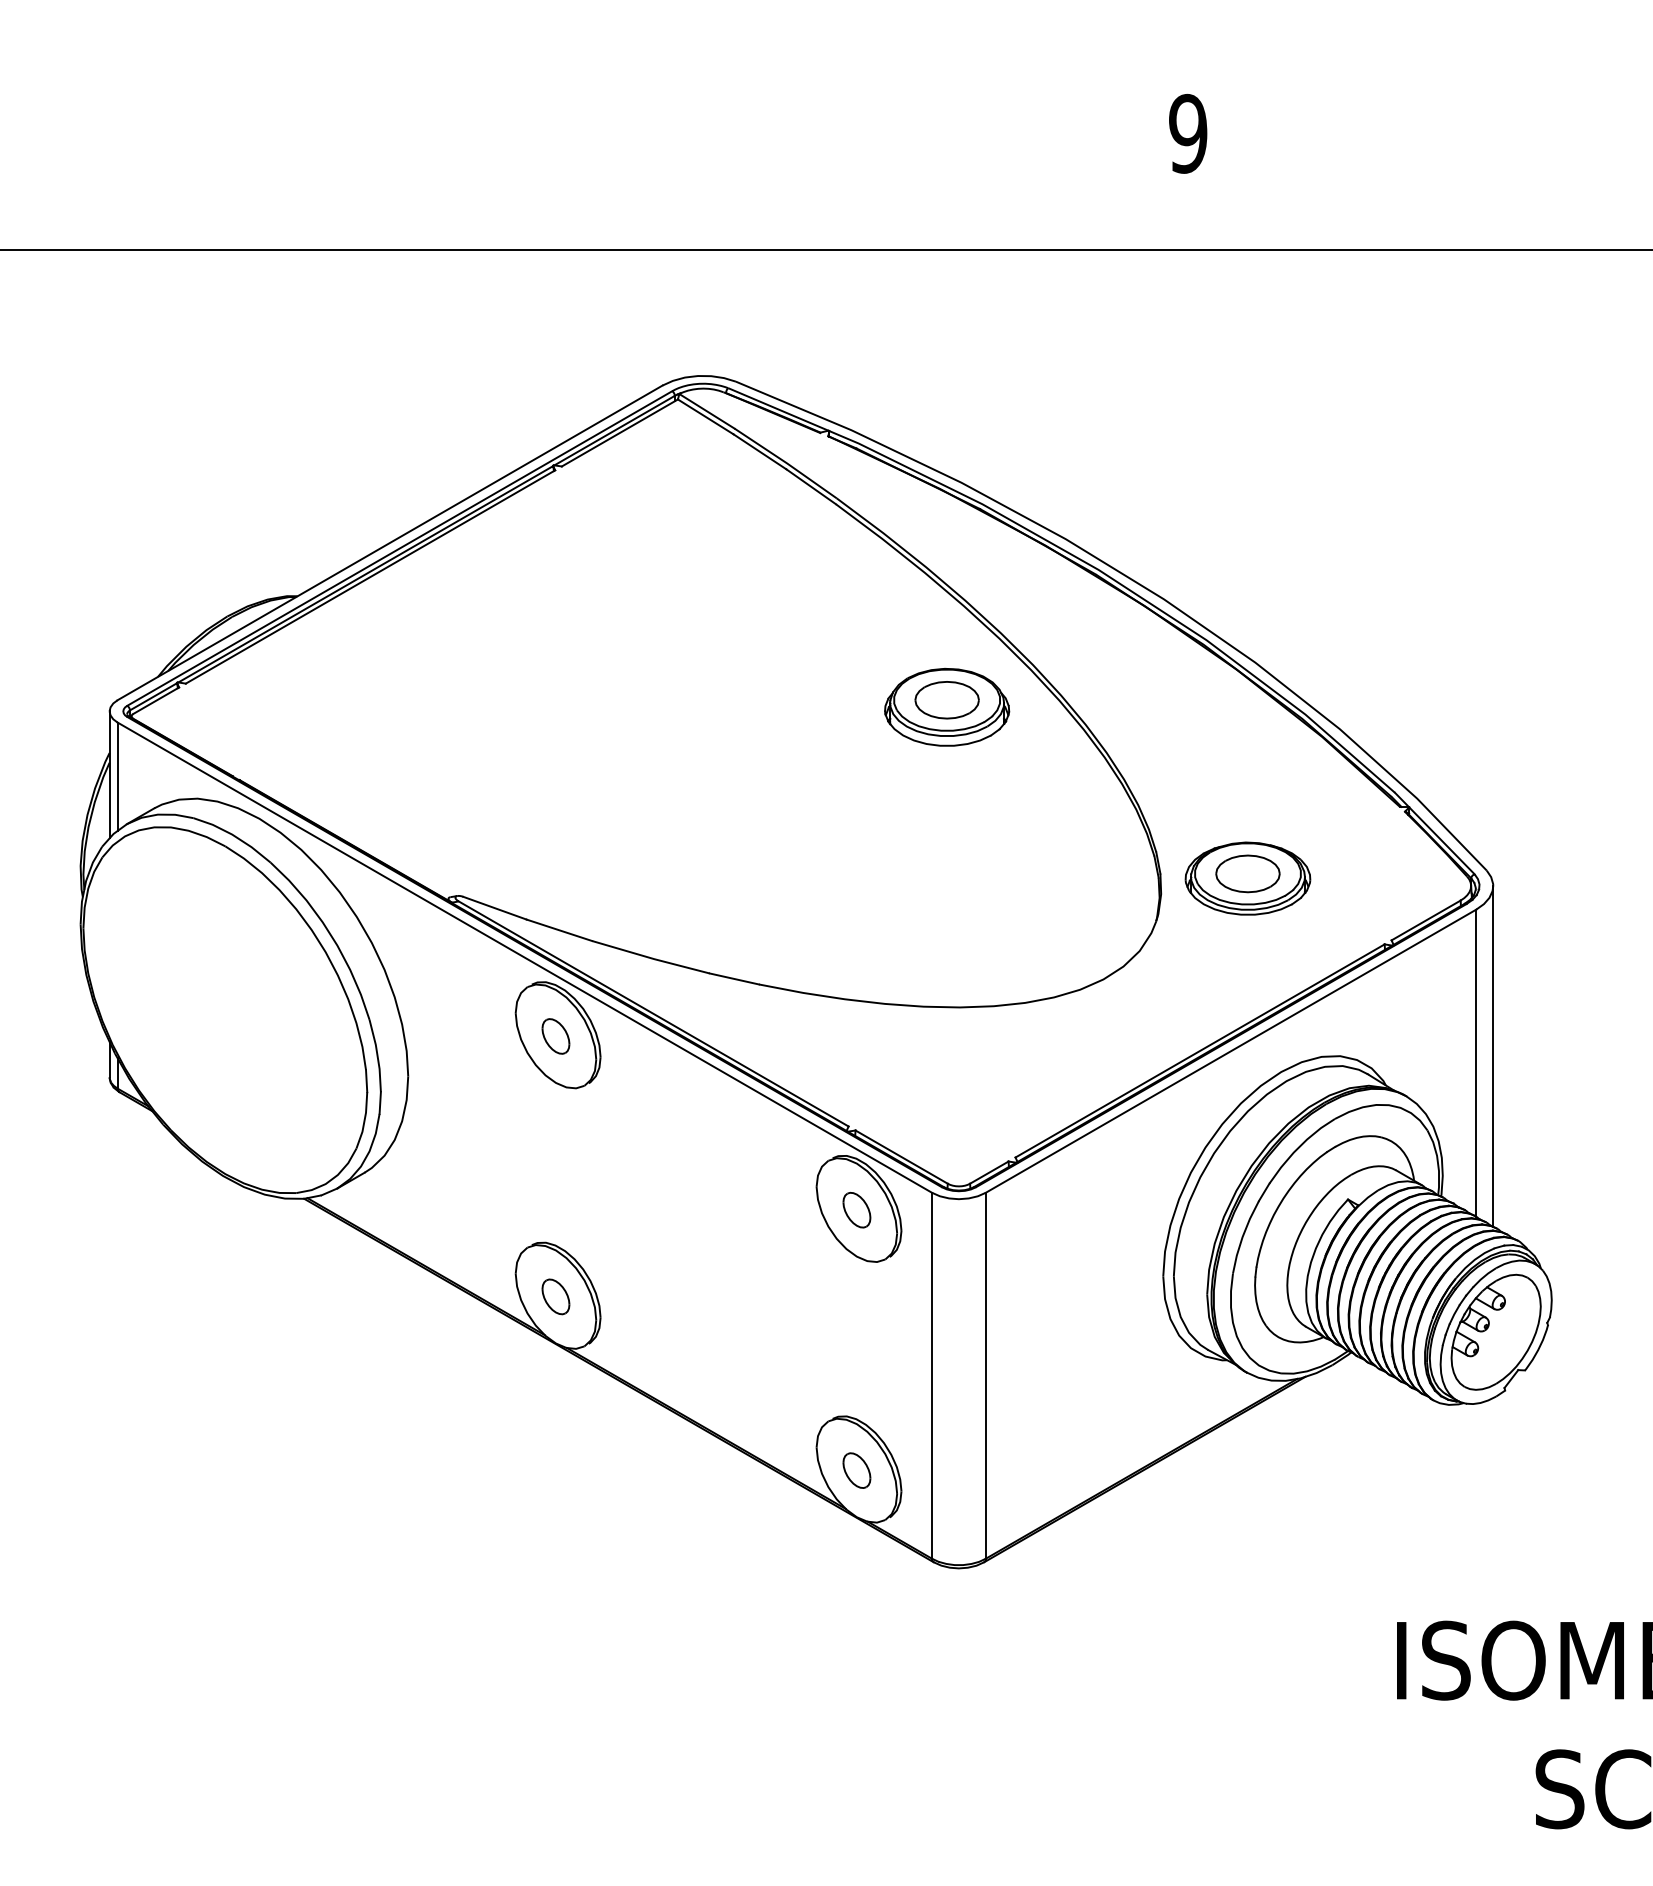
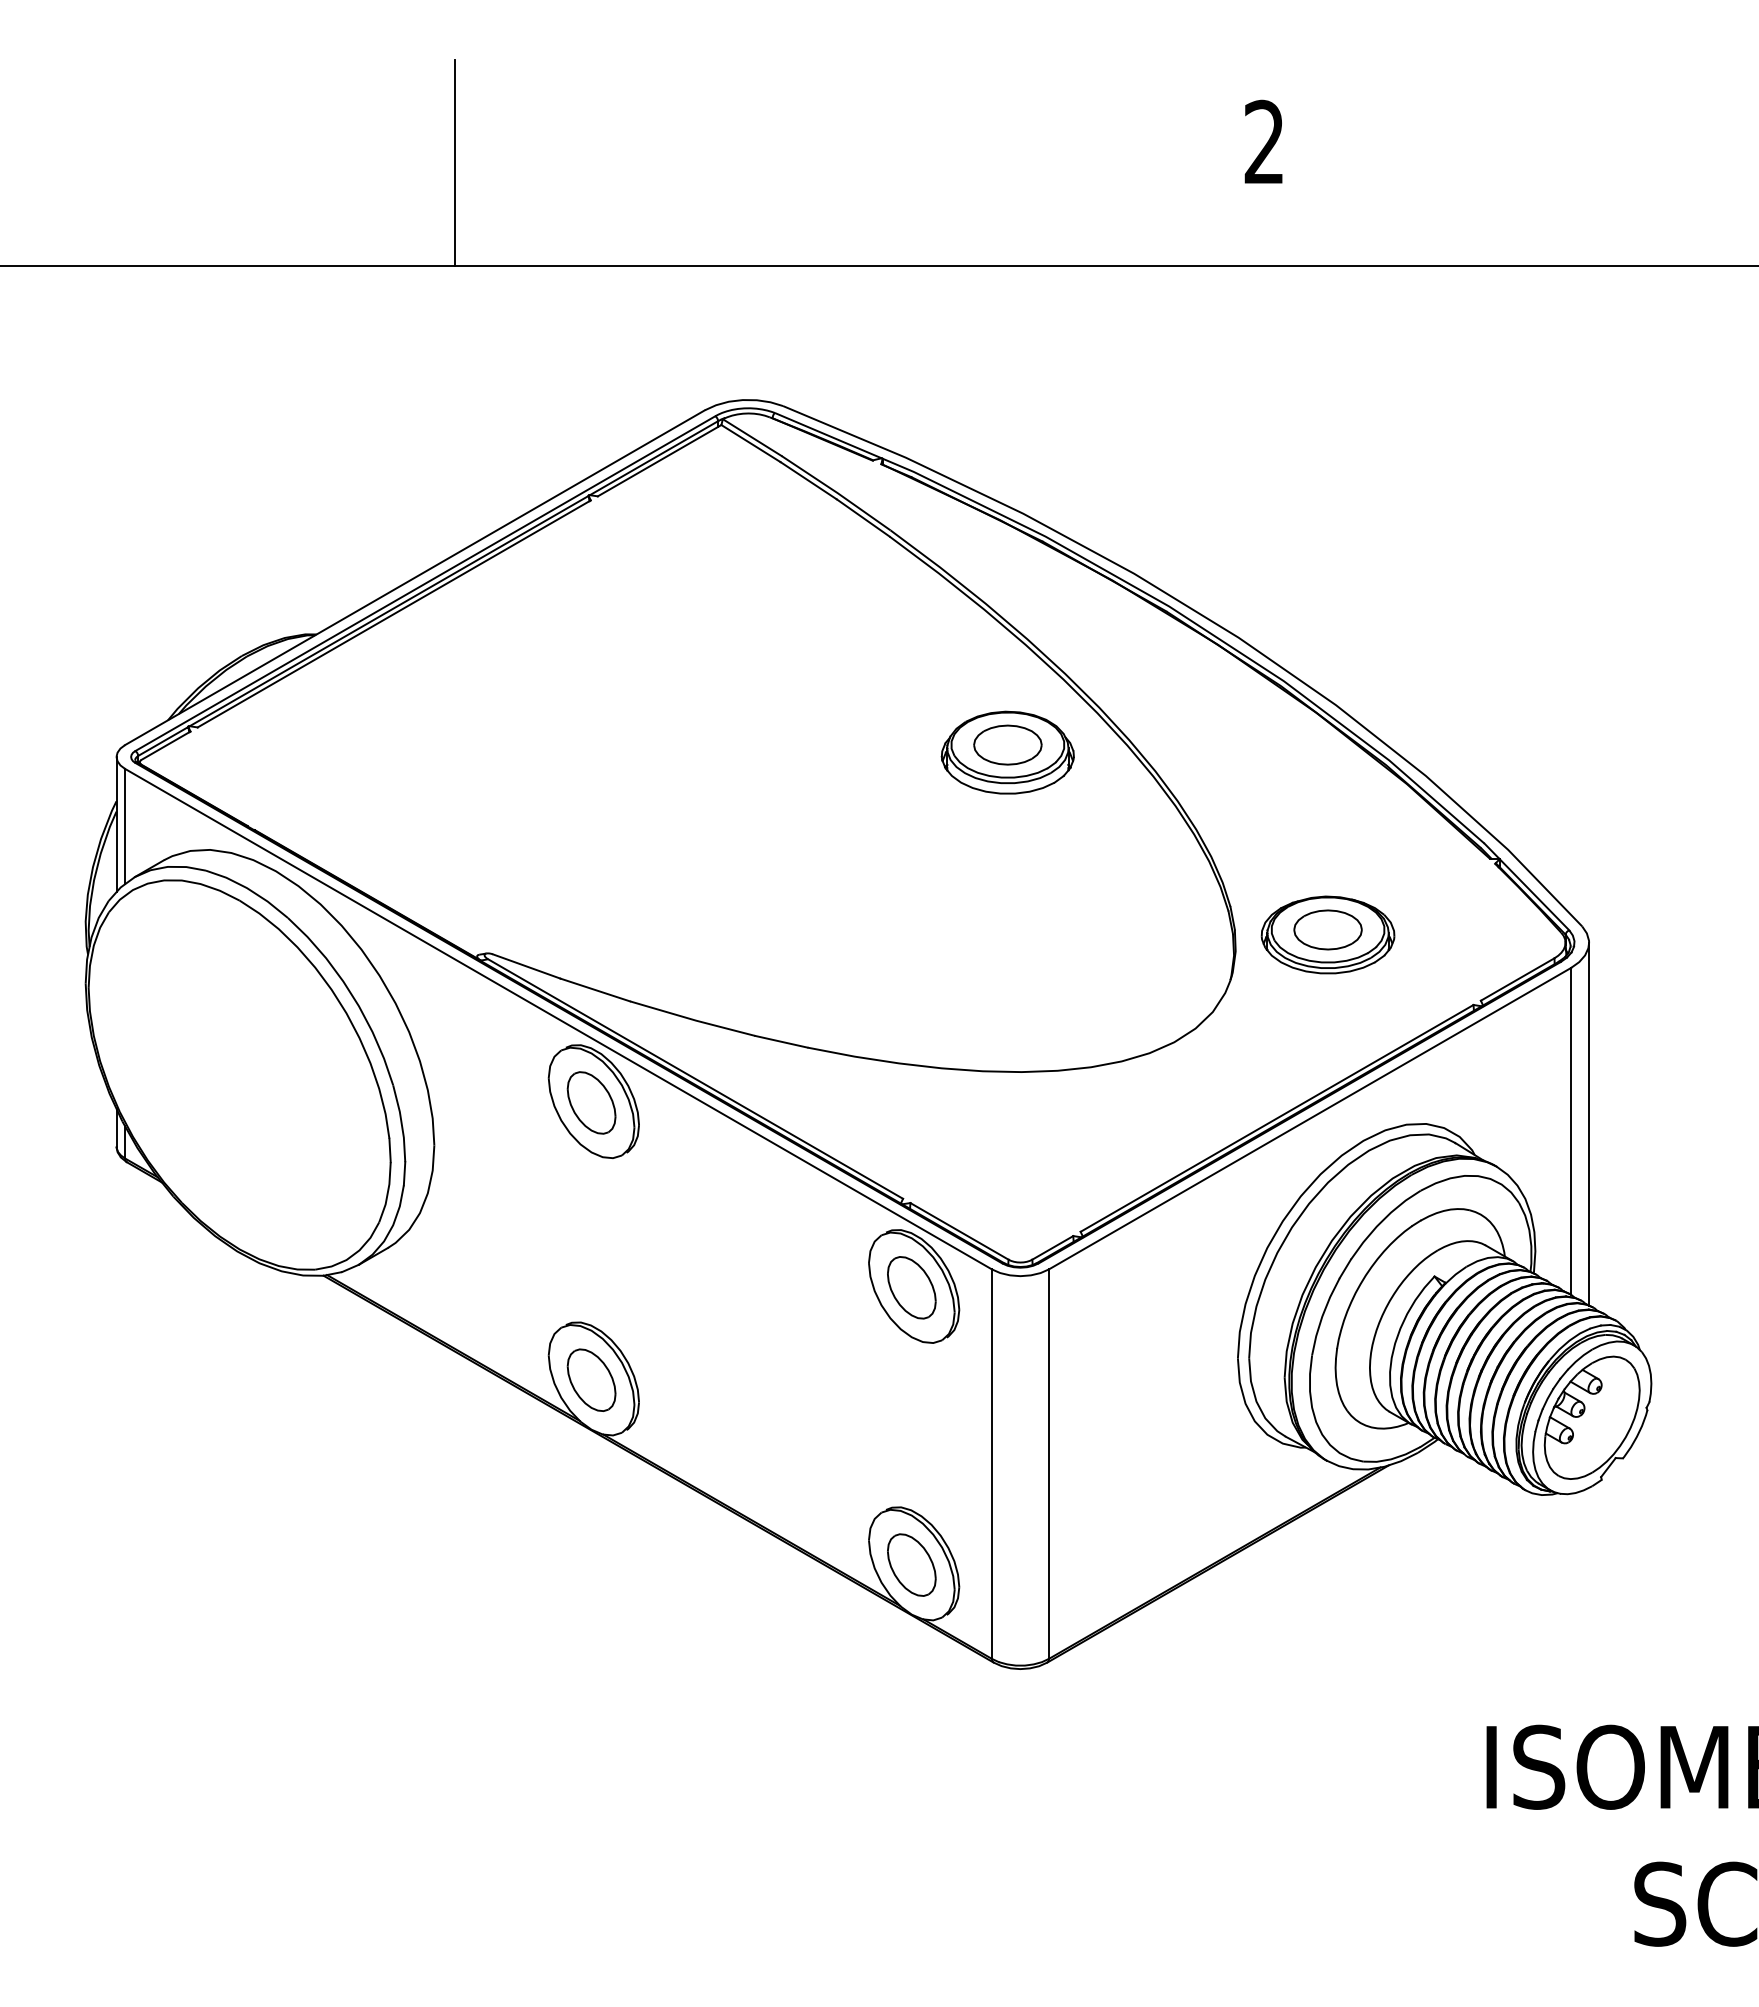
text: (1188, 133) -> (1264, 141), 9 -> 2
line: (428, 152) -> (455, 162), added
part: (555, 1036) -> (591, 1102), size x1.67
part: (856, 1209) -> (911, 1287), size x1.67
part: (555, 1296) -> (591, 1379), size x1.67
part: (856, 1470) -> (911, 1564), size x1.67

